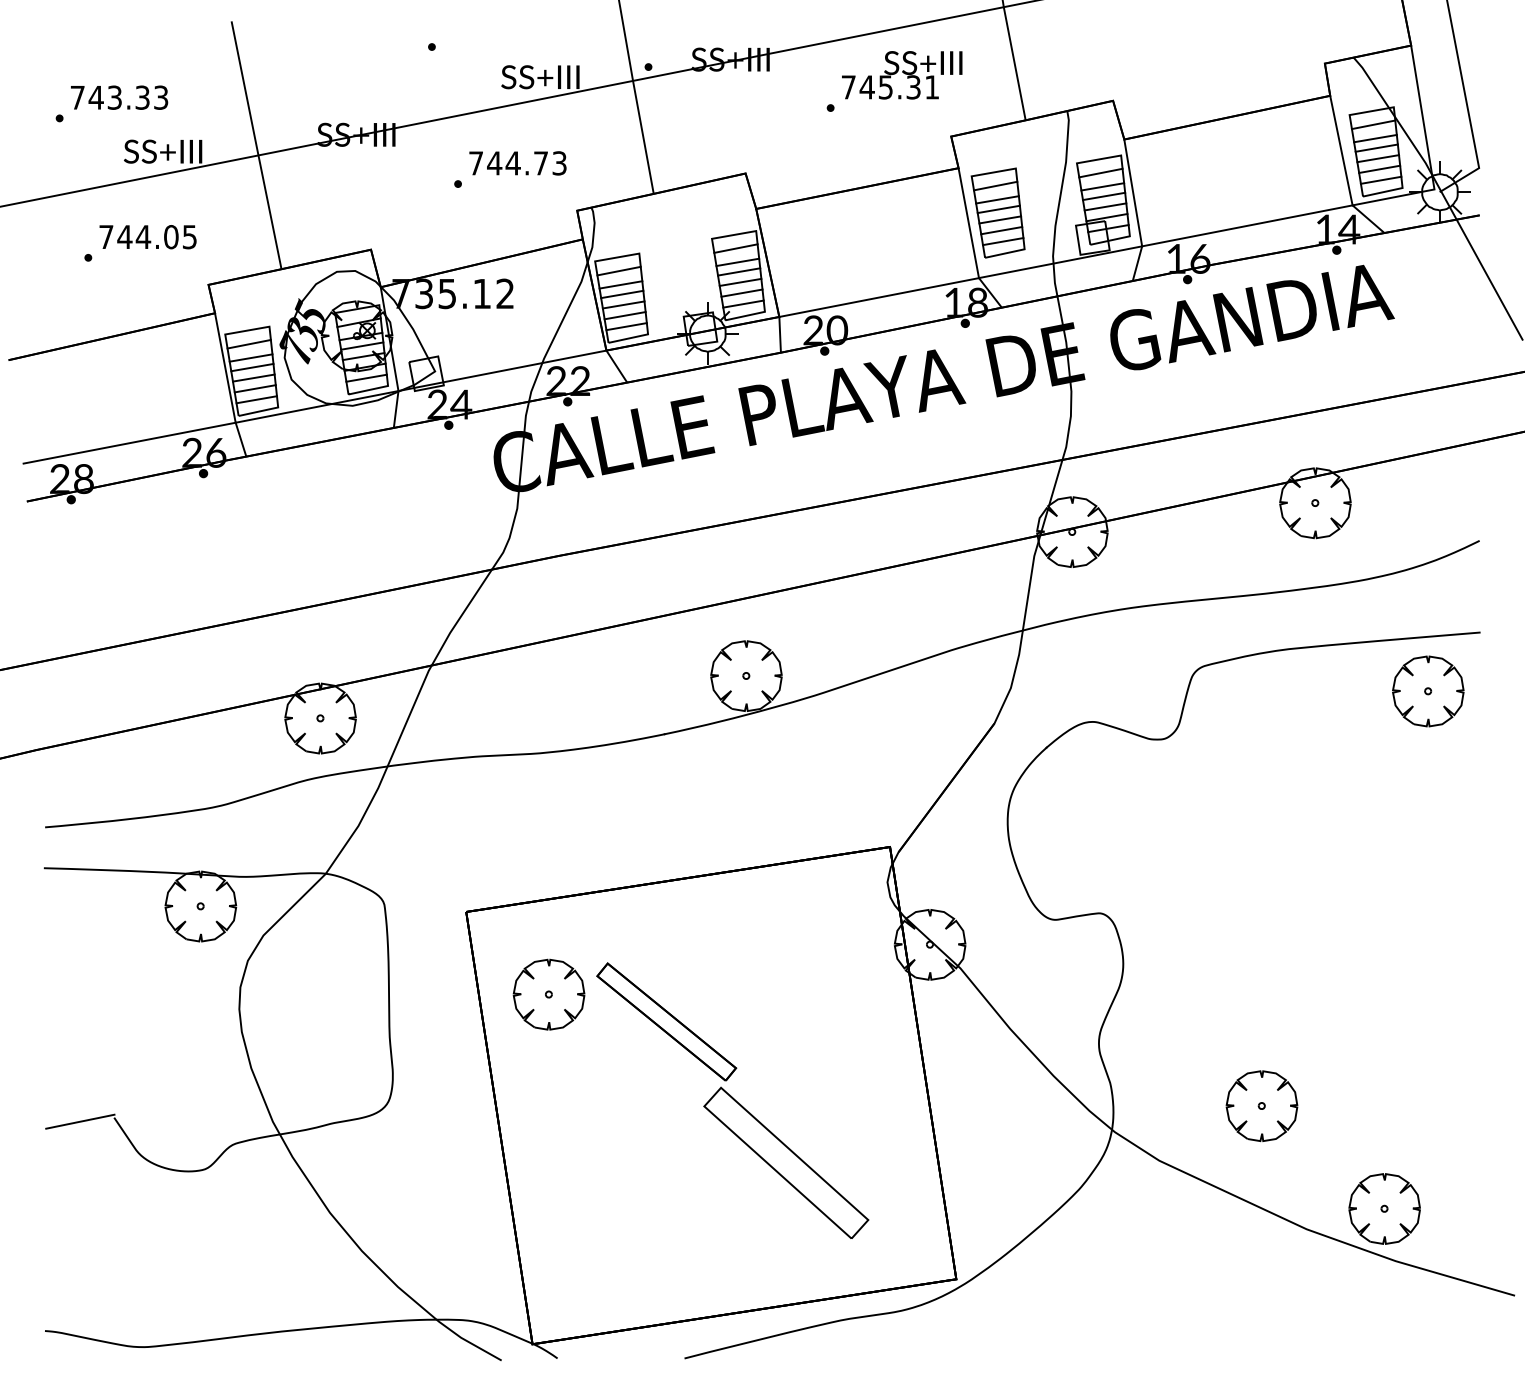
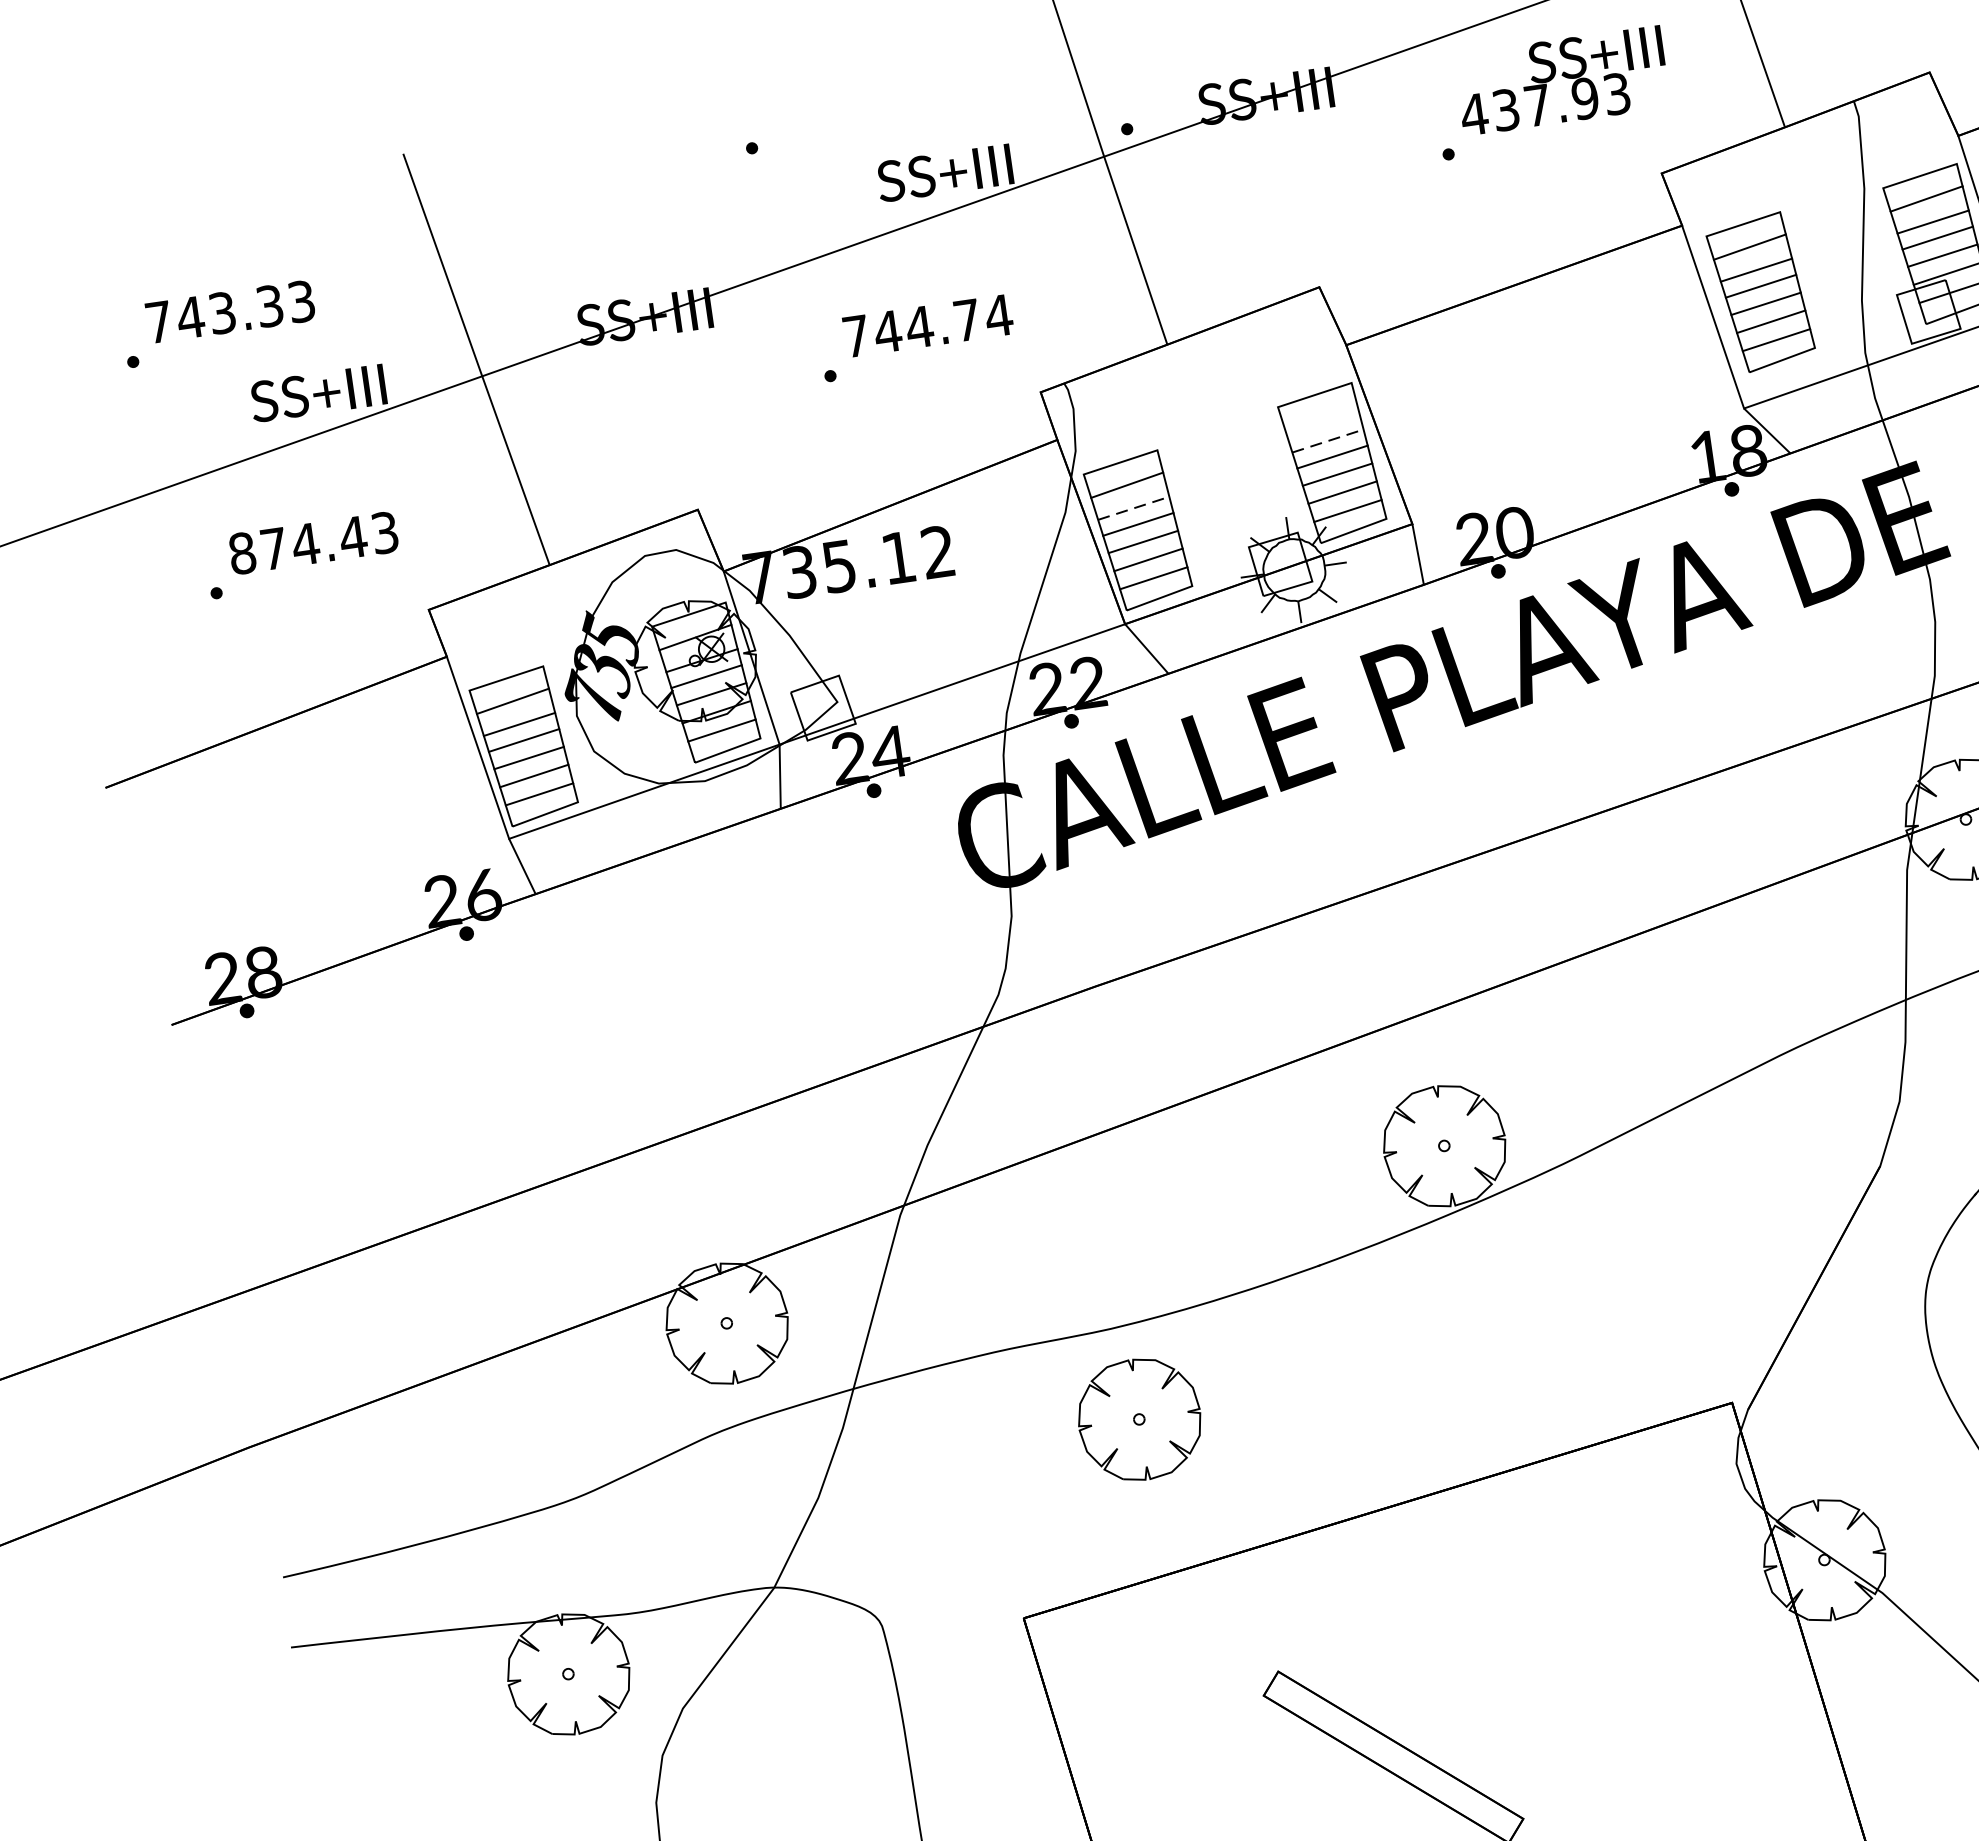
text: (890, 87) -> (1545, 104), 745.31 -> 437.93
text: (559, 163) -> (998, 315), 744.73 -> 744.74
text: (147, 237) -> (312, 543), 744.05 -> 874.43
line: (735, 248) -> (1320, 417), removed
line: (737, 262) -> (1327, 441), solid -> dashed
line: (620, 284) -> (1132, 507), solid -> dashed
line: (878, 297) -> (1577, 466), removed
line: (129, 442) -> (332, 898), removed
part: (548, 994) -> (1138, 1419), moved

